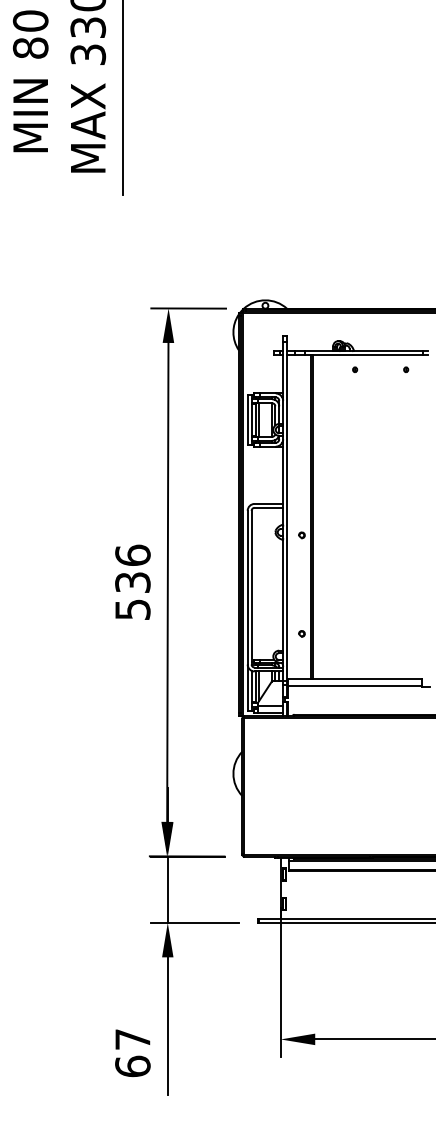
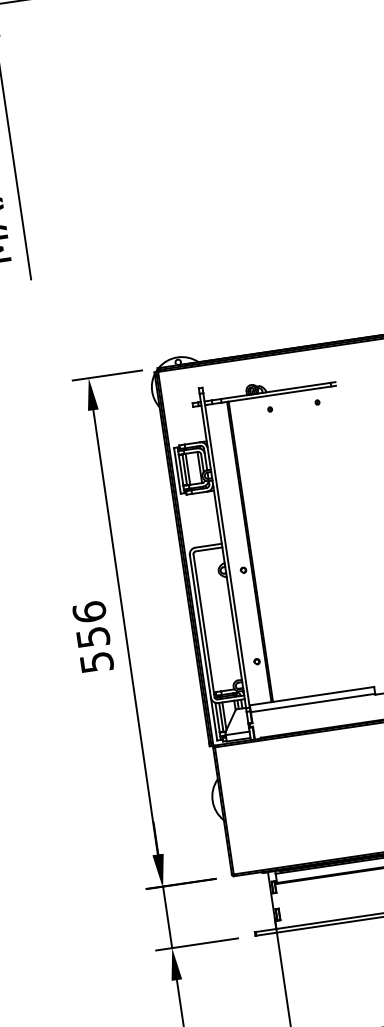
text: (132, 582) -> (92, 637), 536 -> 556

